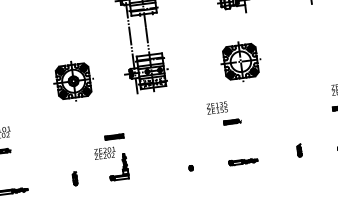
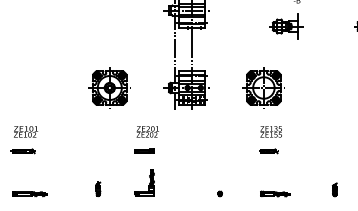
part: (240, 61) -> (263, 87), moved
text: (216, 107) -> (270, 131), moved
text: (104, 152) -> (147, 131), moved

